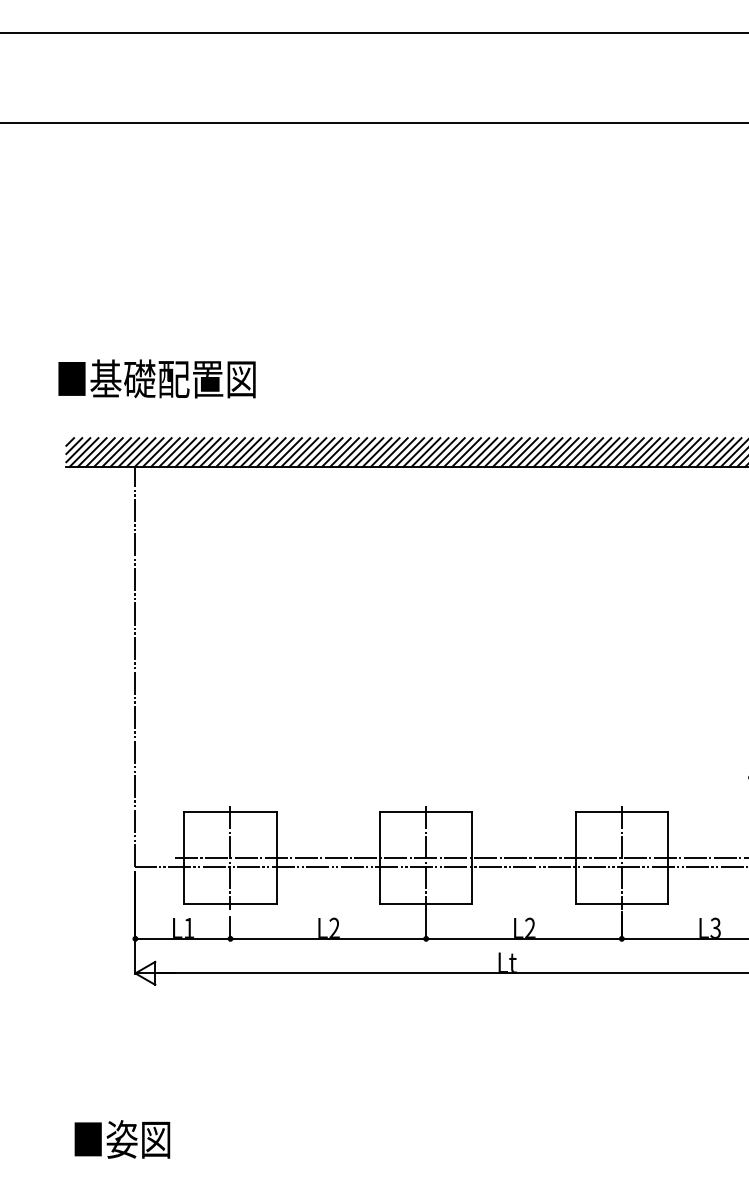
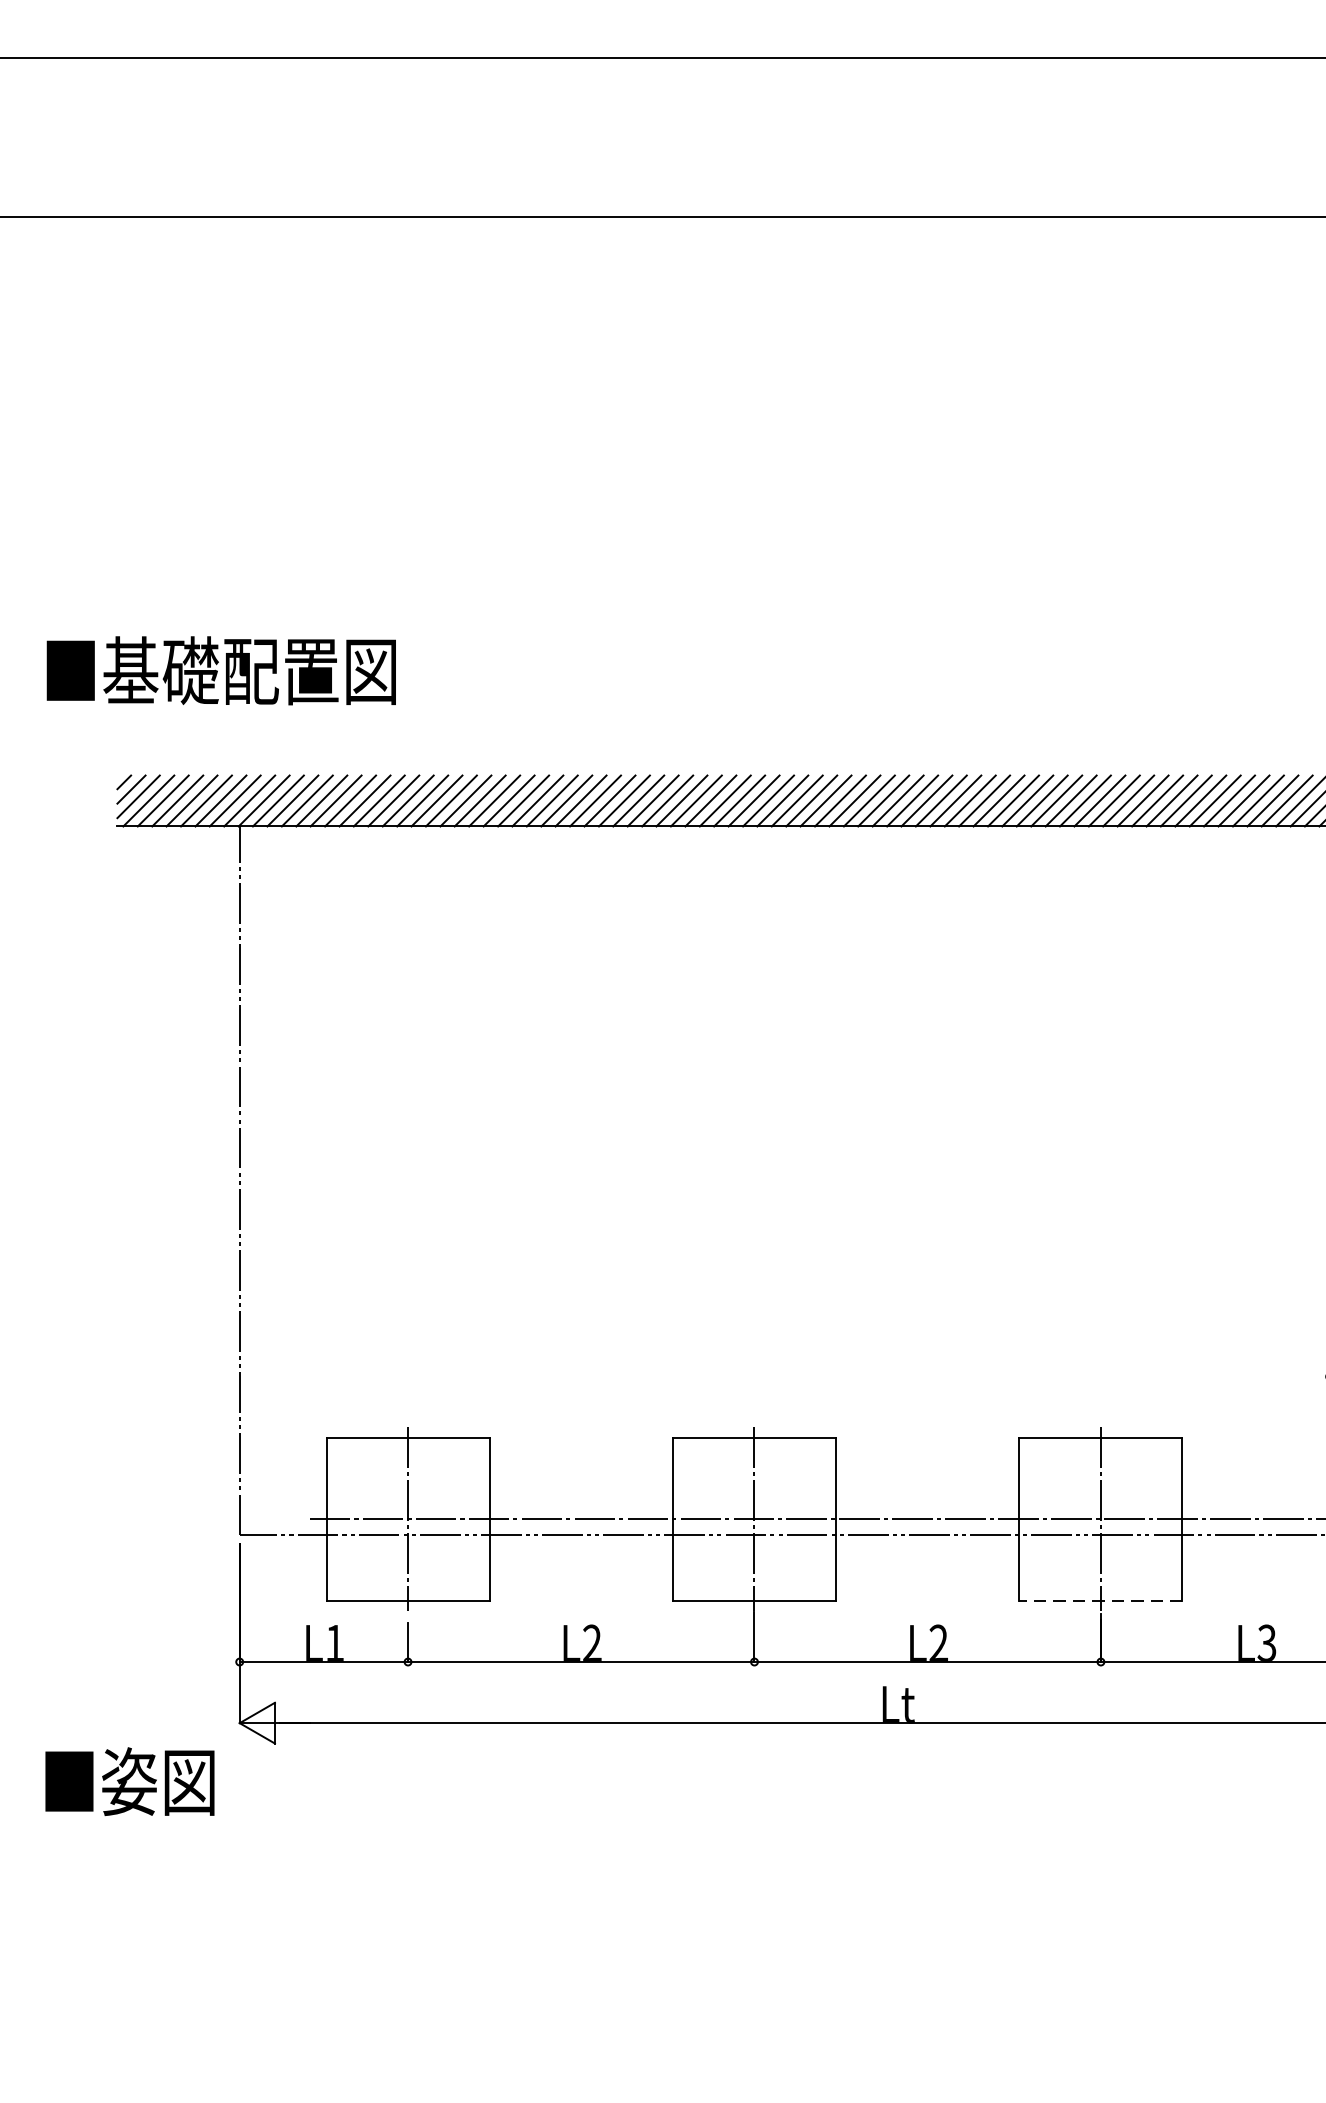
text: (156, 378) -> (220, 669), moved
line: (621, 904) -> (1100, 1601), solid -> dashed
text: (122, 1139) -> (130, 1781), moved

